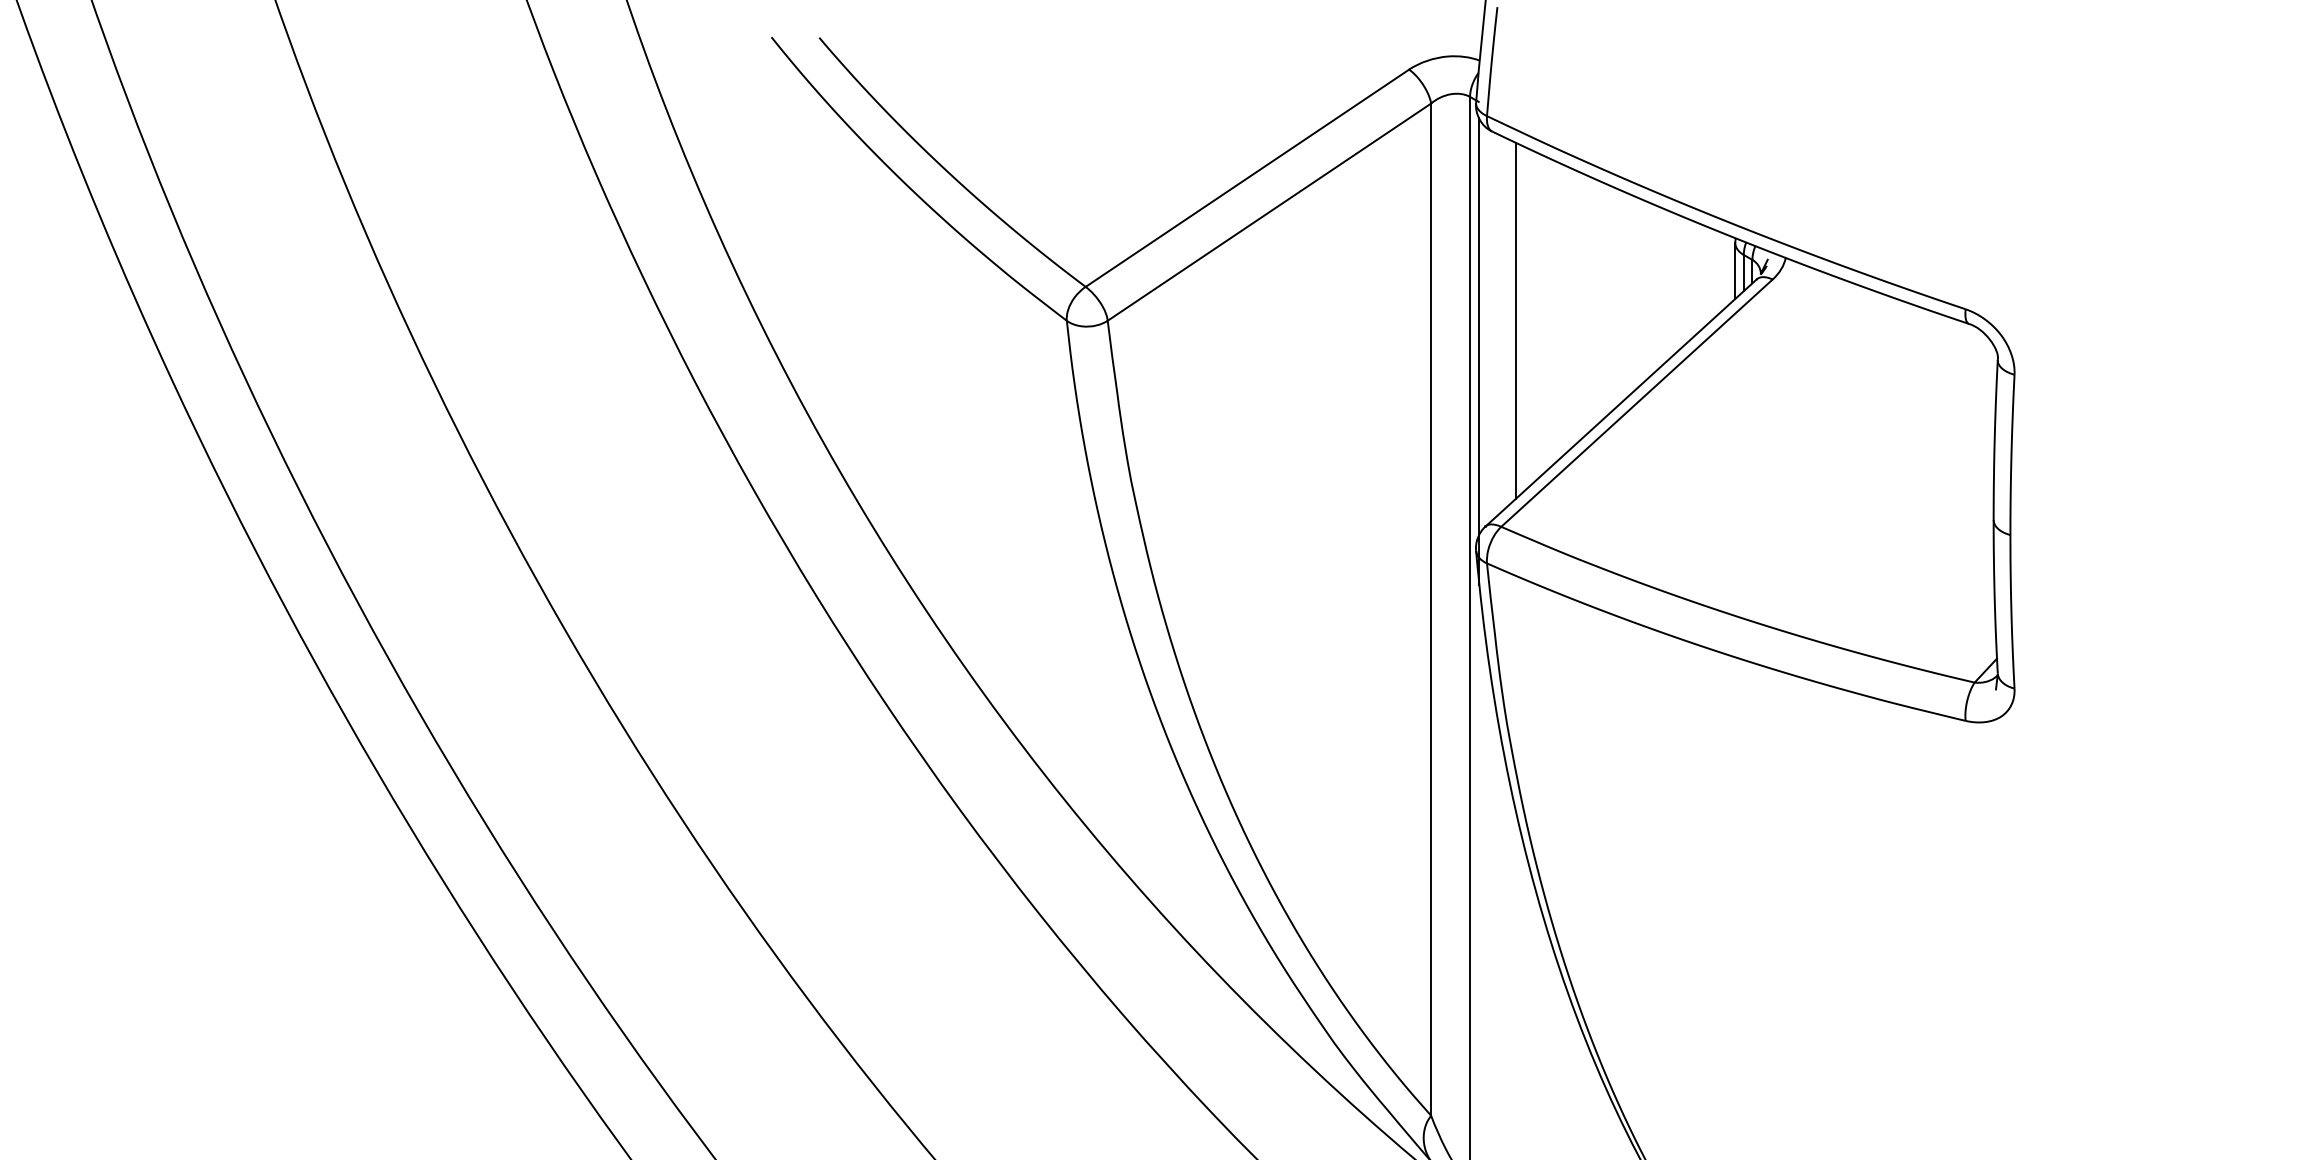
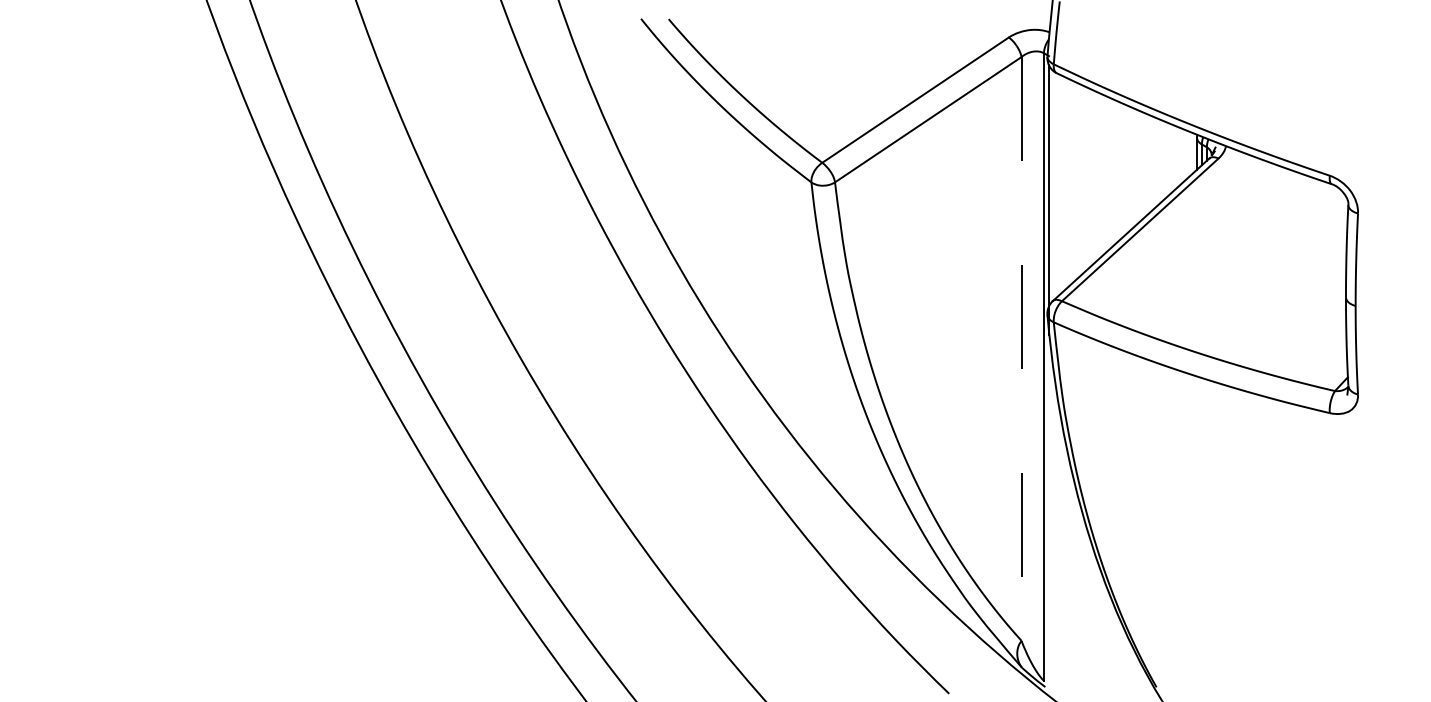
line: (1516, 321) -> (1070, 182), removed
line: (1431, 608) -> (1021, 348), solid -> dashed

